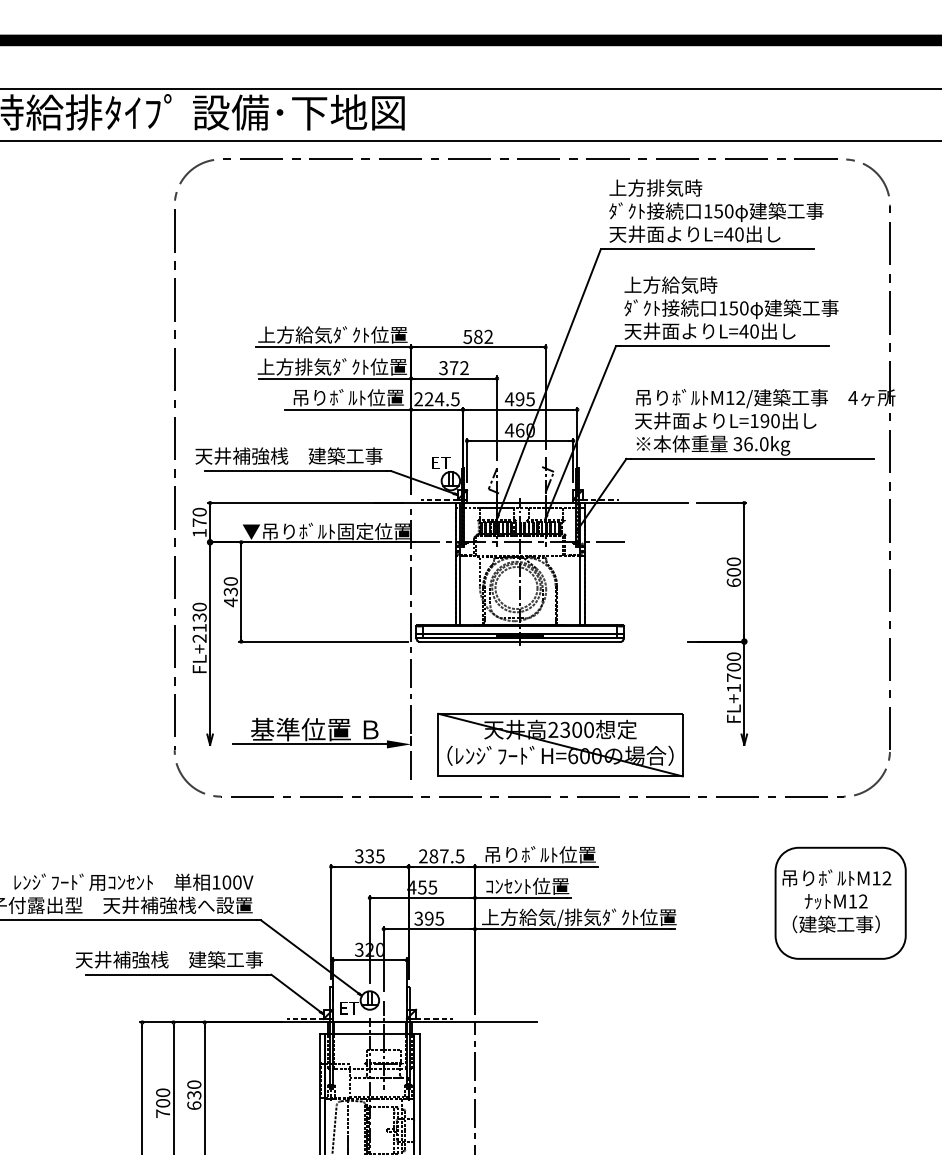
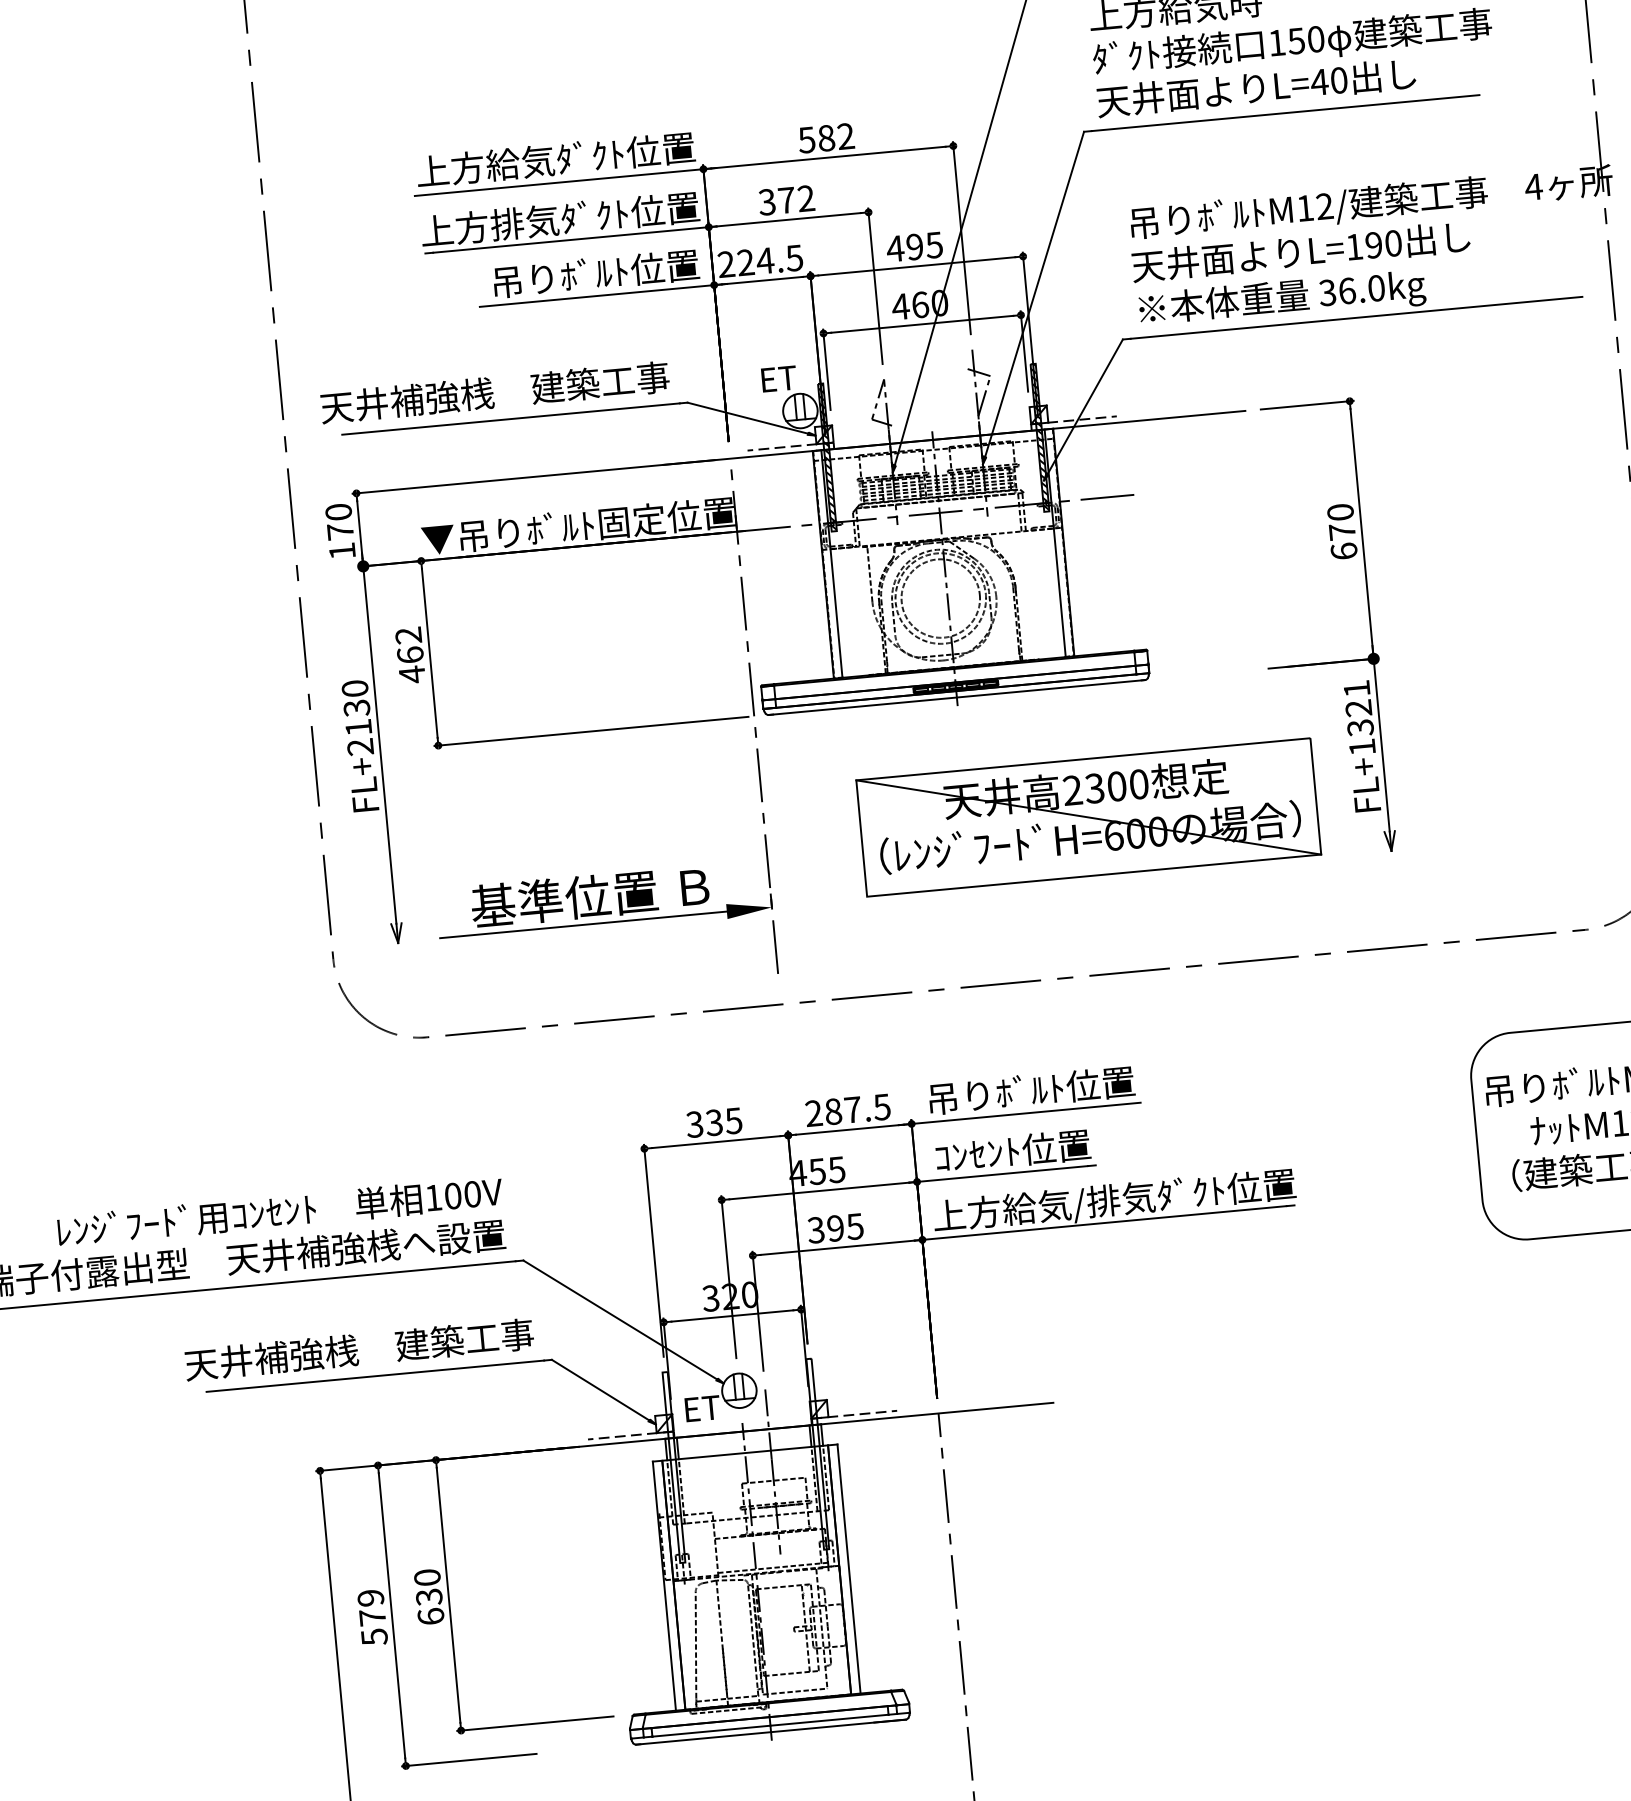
text: (733, 572) -> (1341, 532), 600 -> 670
text: (230, 586) -> (408, 645), 430 -> 462
text: (733, 667) -> (1357, 708), FL+1700 -> FL+1321
part: (560, 744) -> (1088, 816), moved
text: (163, 1103) -> (373, 1617), 700 -> 579

